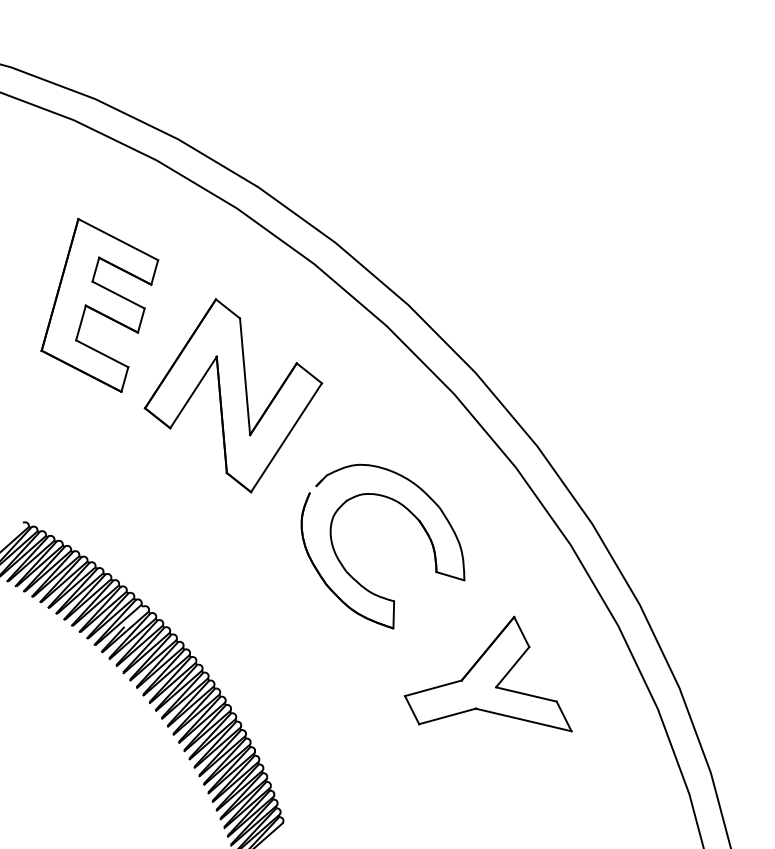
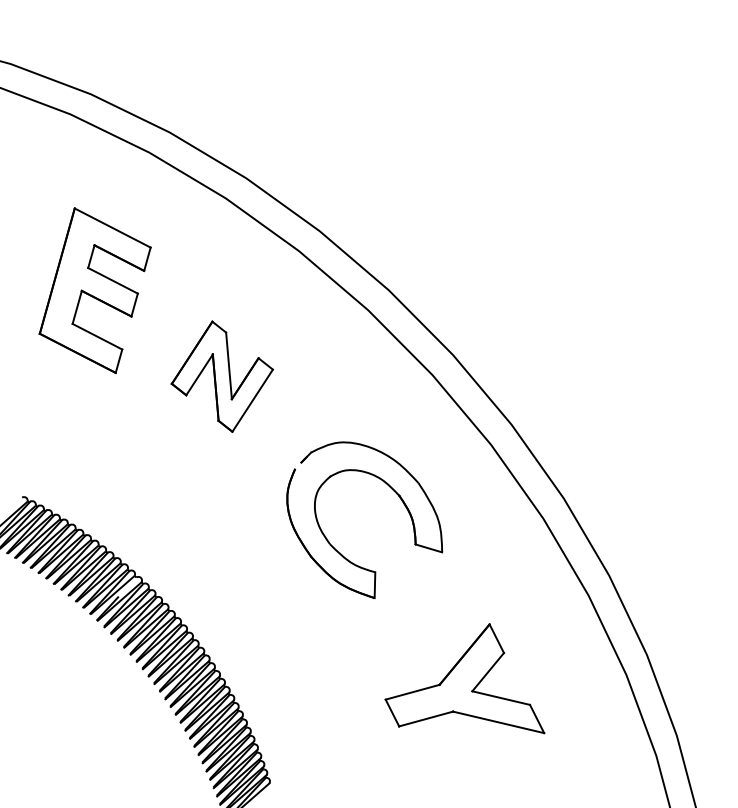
part: (233, 395) -> (222, 376), size x0.6
part: (488, 673) -> (465, 678), moved

